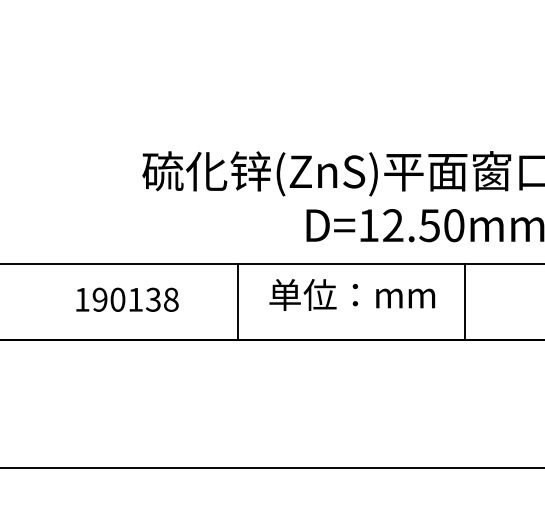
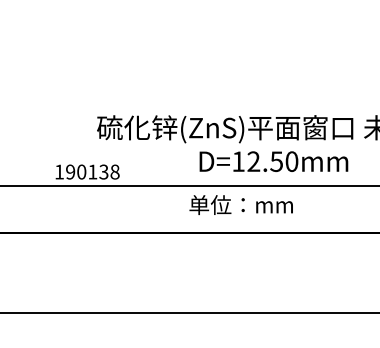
text: (351, 294) -> (240, 204), moved
text: (127, 298) -> (87, 171), moved
line: (237, 300) -> (156, 208), removed
line: (464, 300) -> (298, 208), removed

